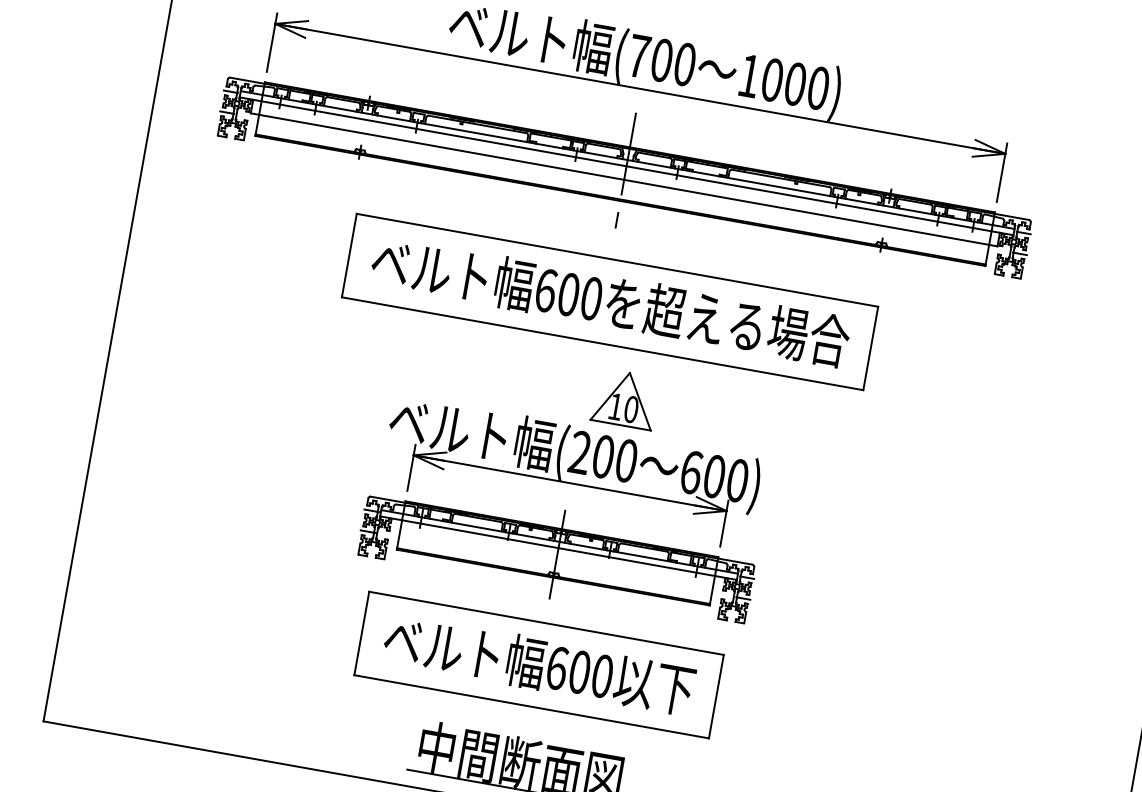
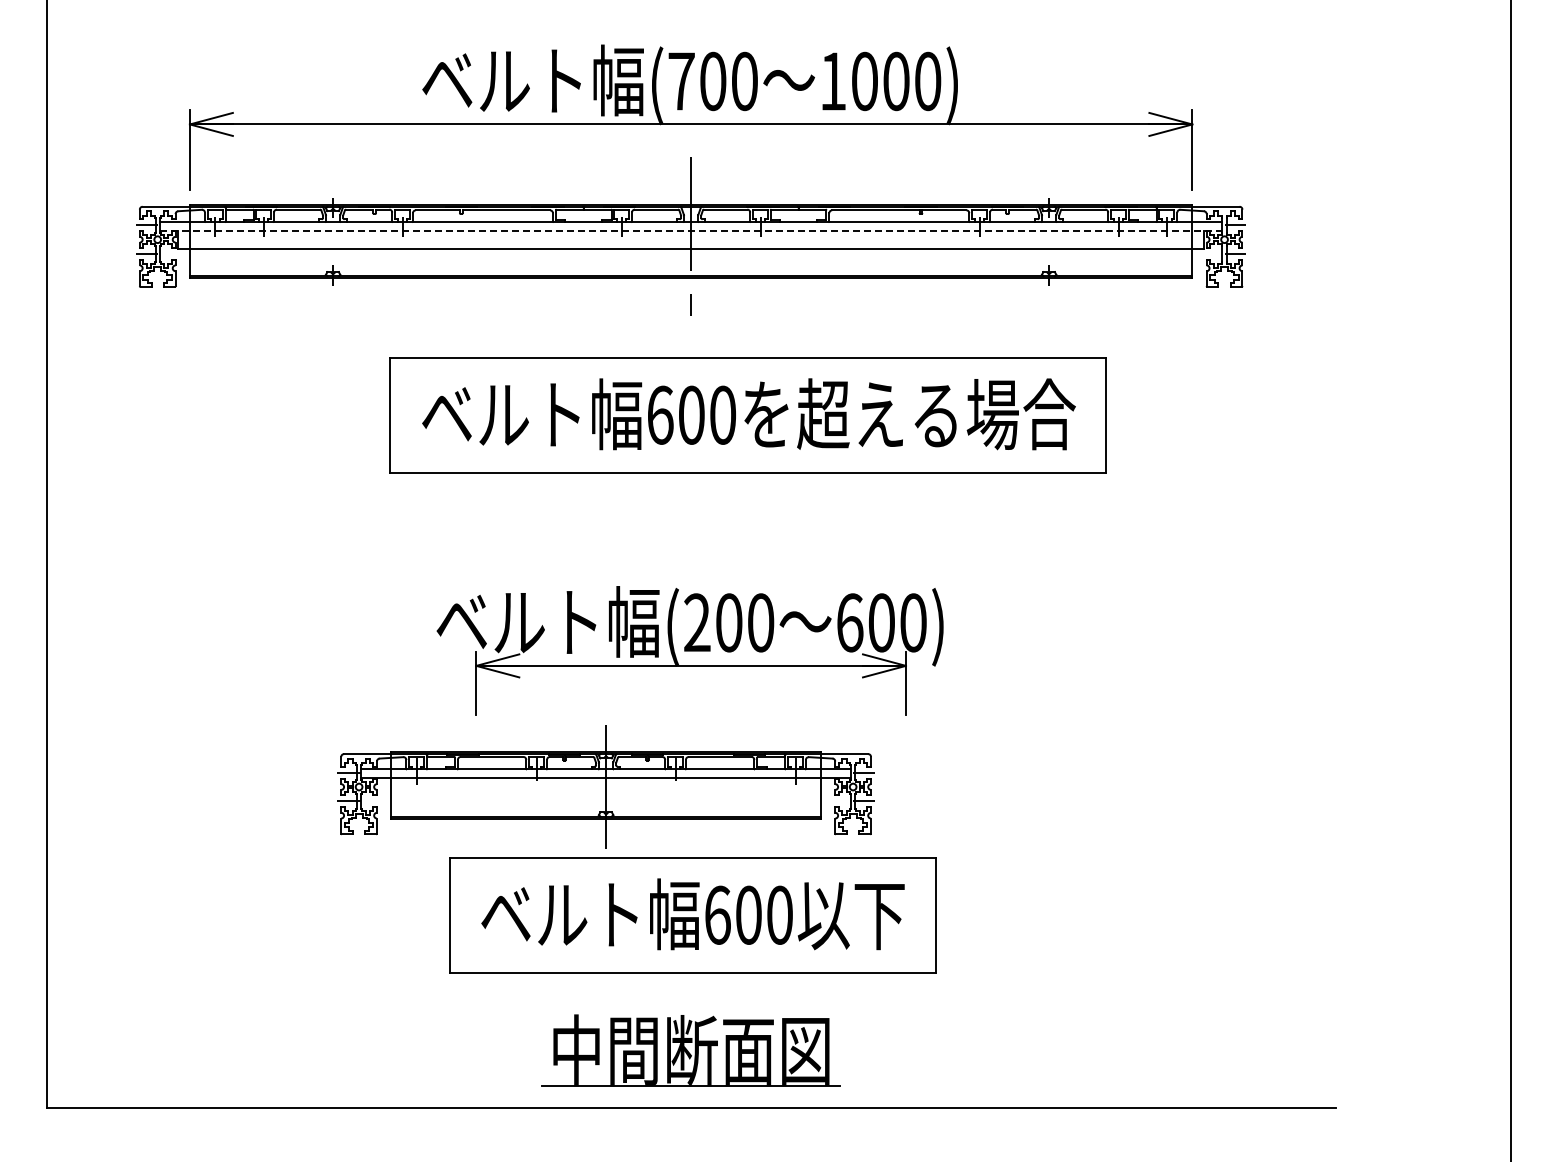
line: (626, 166) -> (691, 230), solid -> dashed
part: (609, 302) -> (747, 415), moved
part: (625, 398) -> (744, 540), removed
part: (557, 554) -> (605, 786), moved

